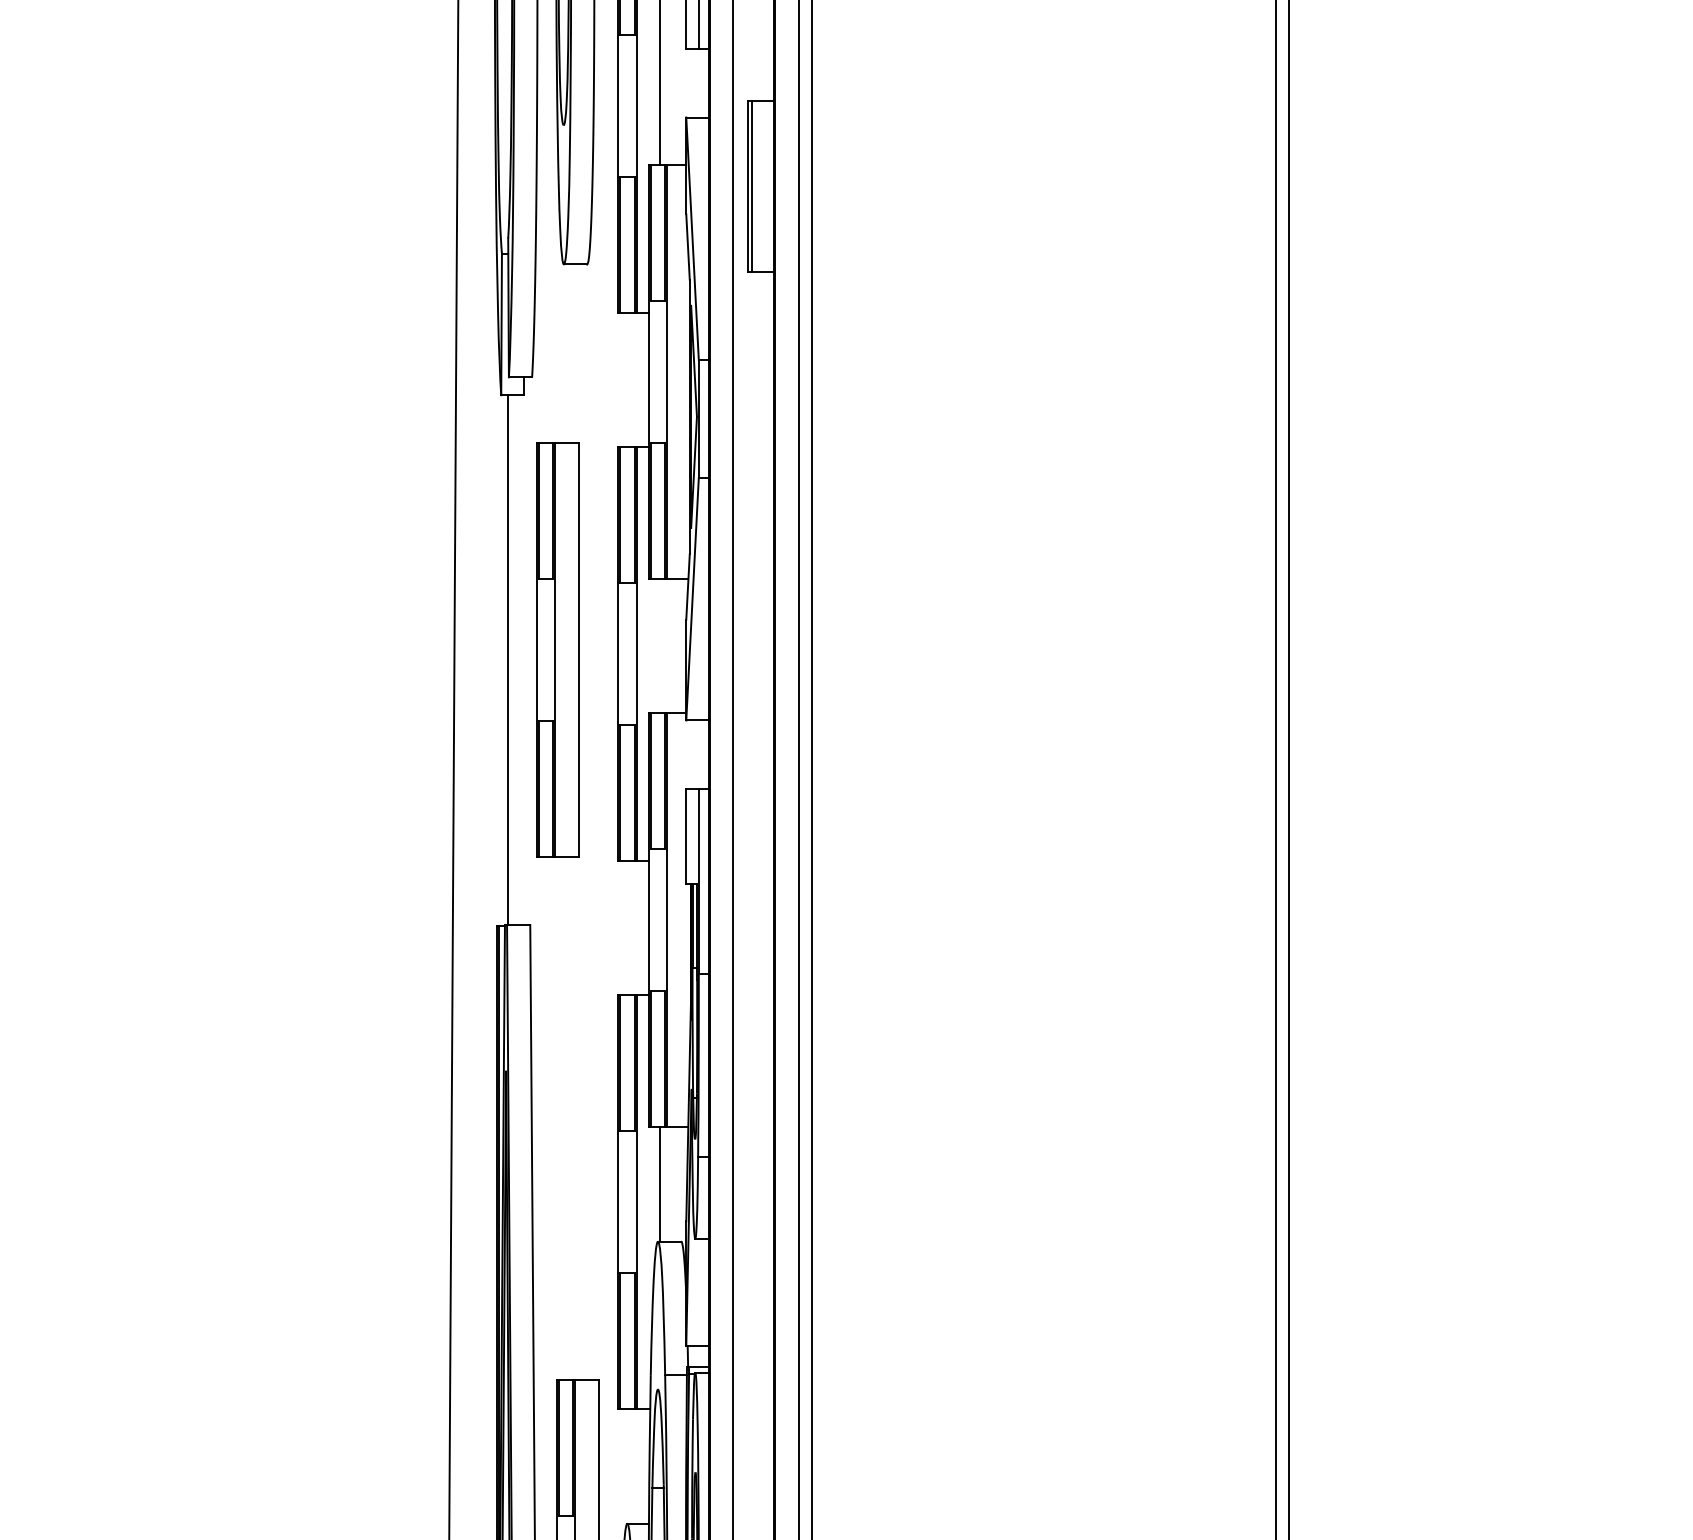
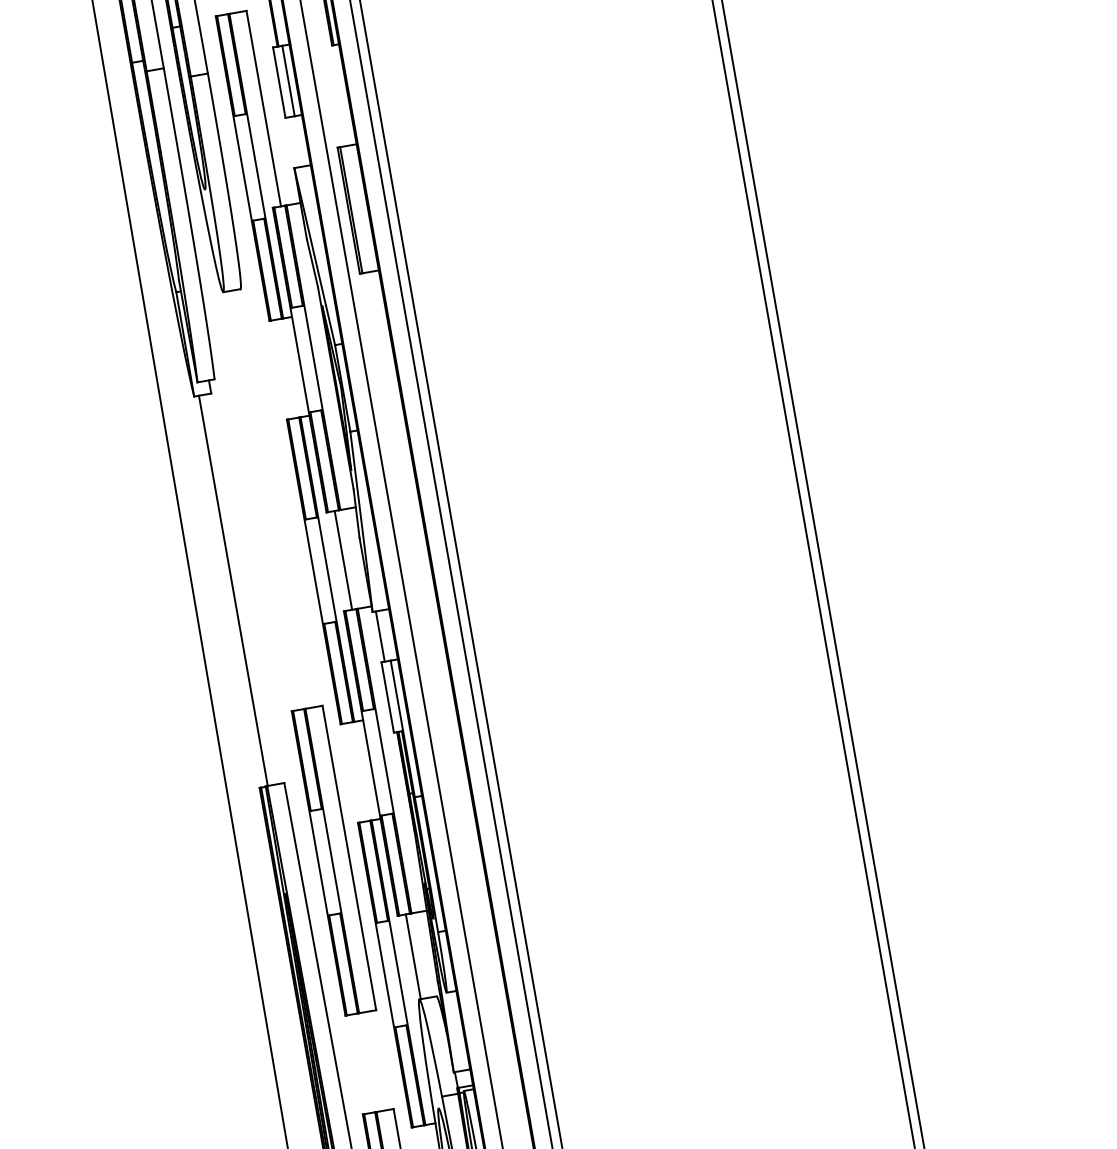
line: (659, 645) -> (343, 560), added
part: (557, 649) -> (333, 860), moved
line: (690, 754) -> (380, 636), added

